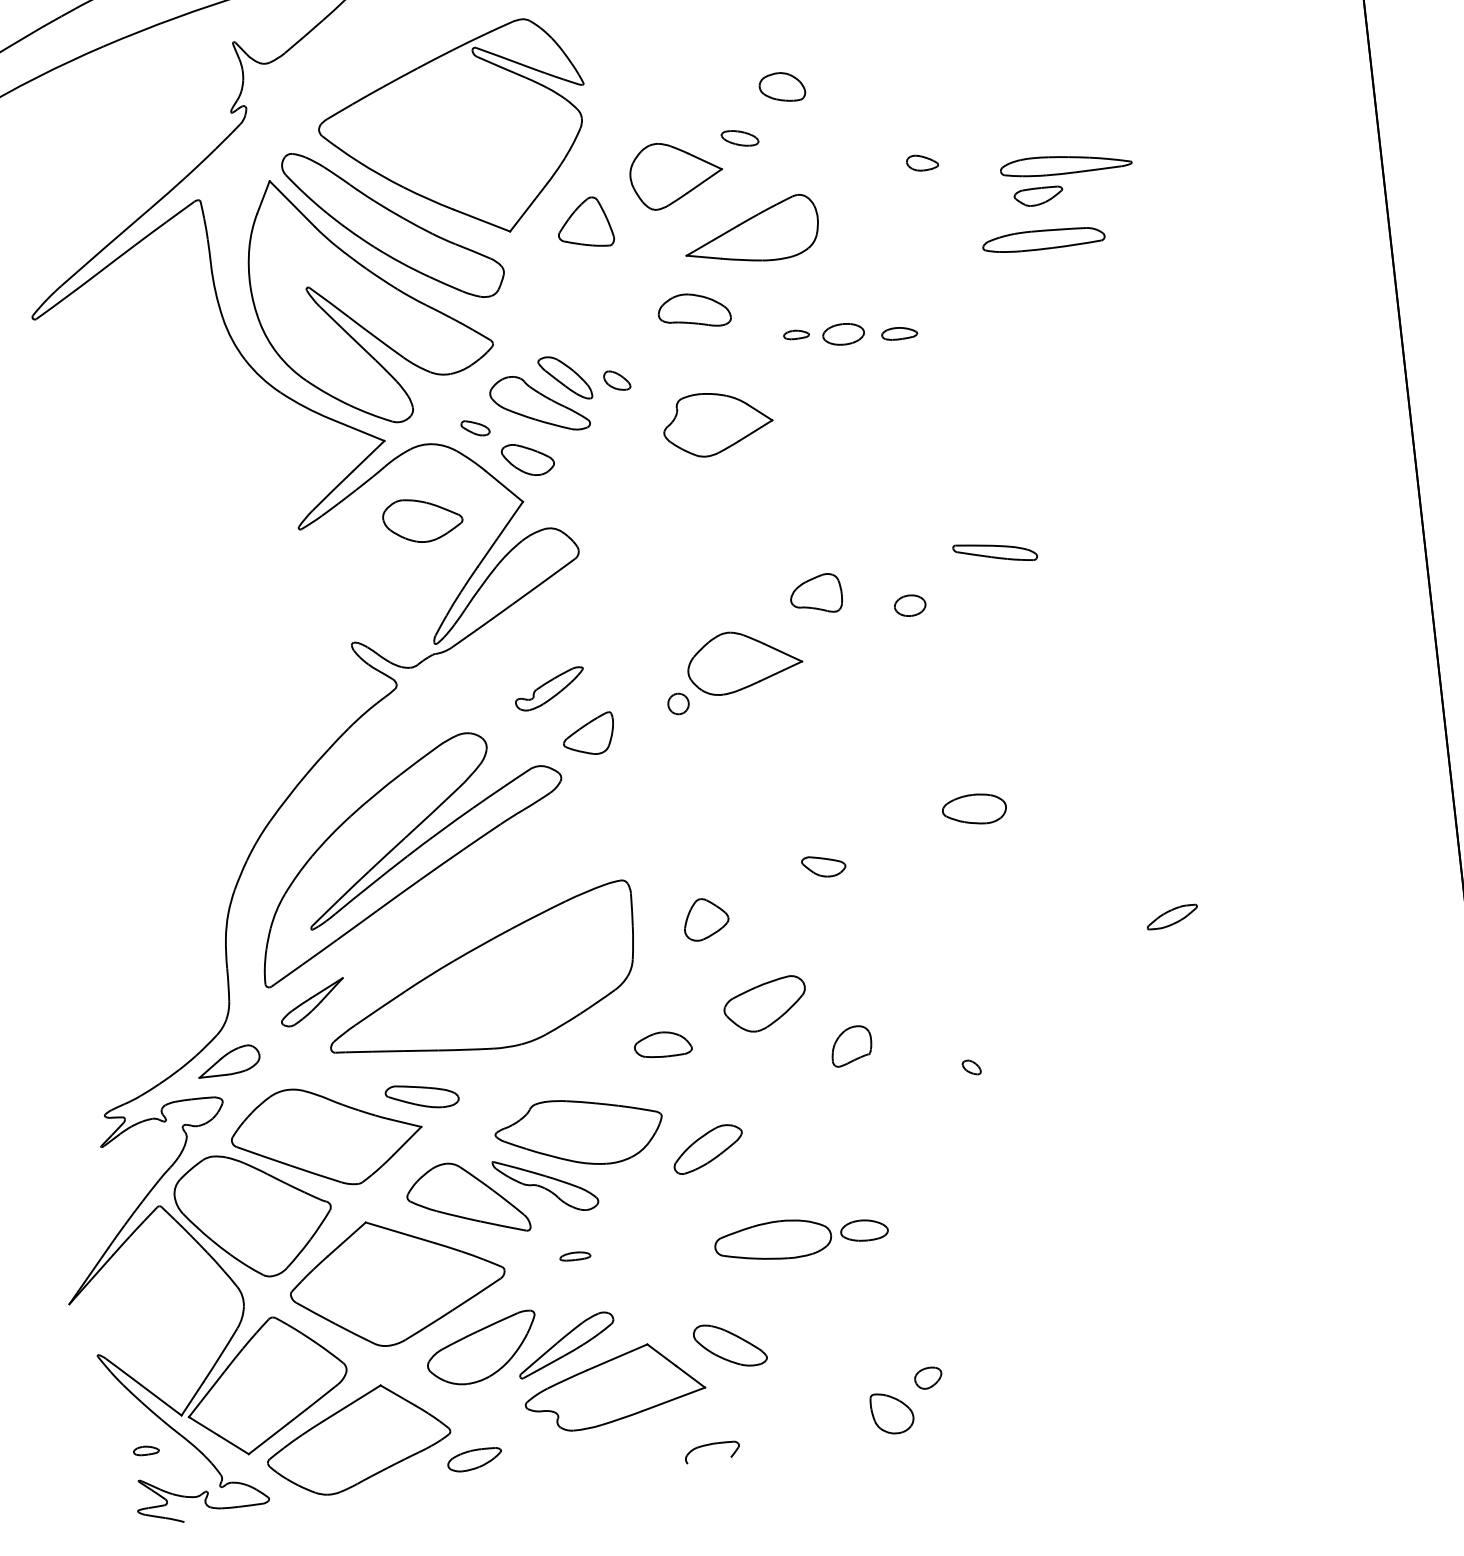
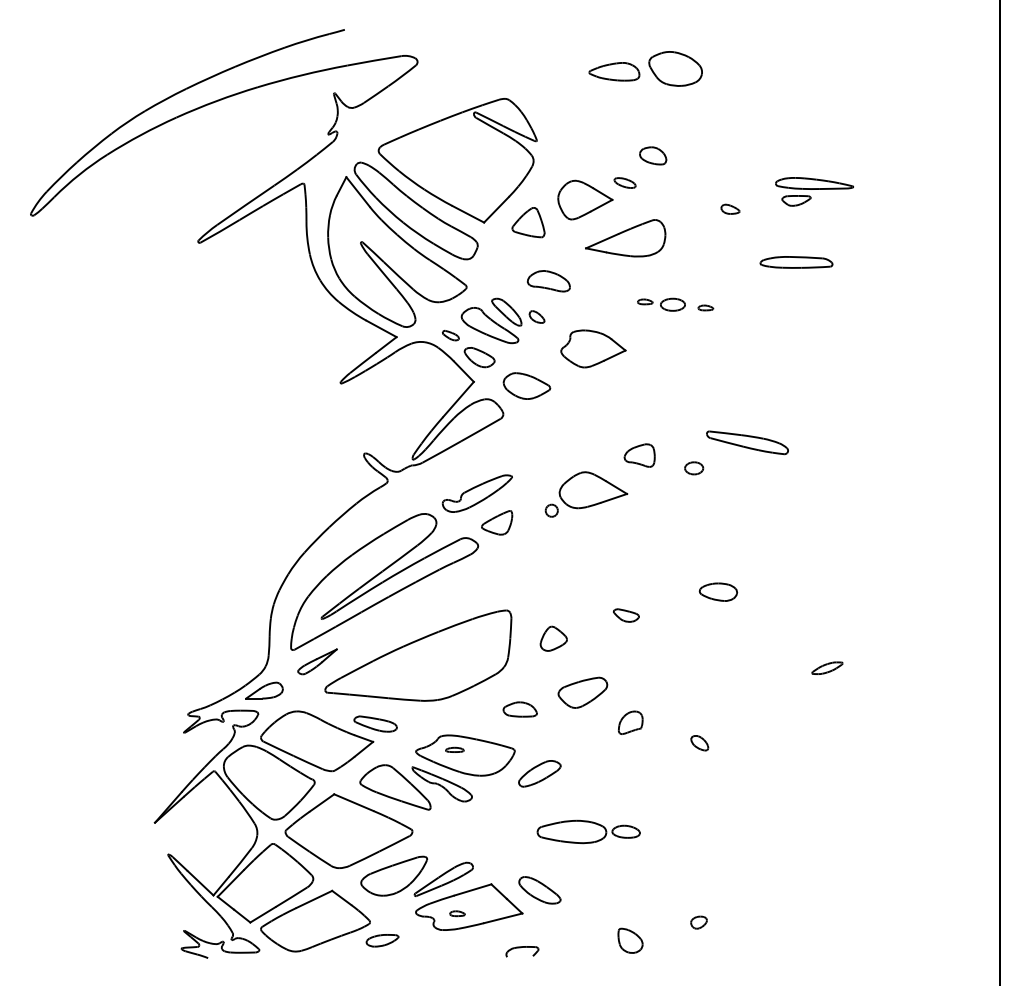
part: (1067, 177) -> (814, 191), moved
part: (693, 311) -> (548, 281), moved
part: (898, 332) -> (705, 307), size x0.71
part: (422, 519) -> (526, 385), moved
part: (995, 552) -> (747, 442), size x1.67
part: (548, 689) -> (476, 493), size x1.67
part: (971, 1067) -> (699, 743), size x1.67
part: (574, 1255) -> (454, 749), moved
part: (927, 1378) -> (698, 922), moved
part: (146, 1450) -> (457, 913), moved

